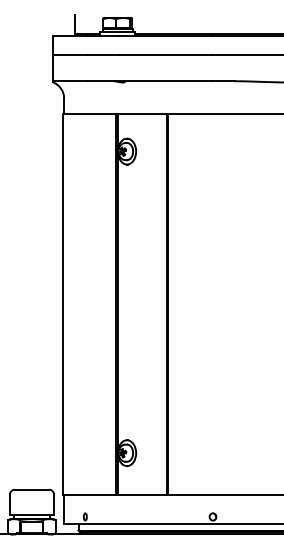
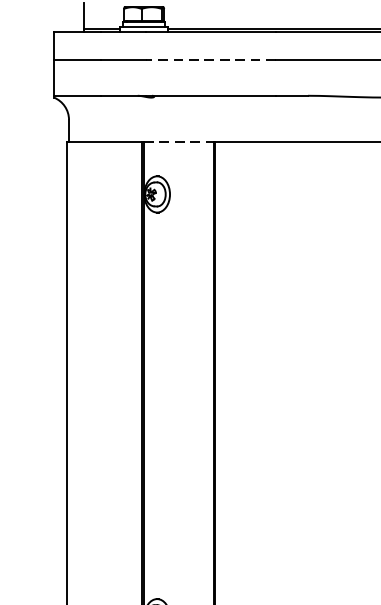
line: (164, 55) -> (209, 59), solid -> dashed
line: (142, 114) -> (178, 142), solid -> dashed

